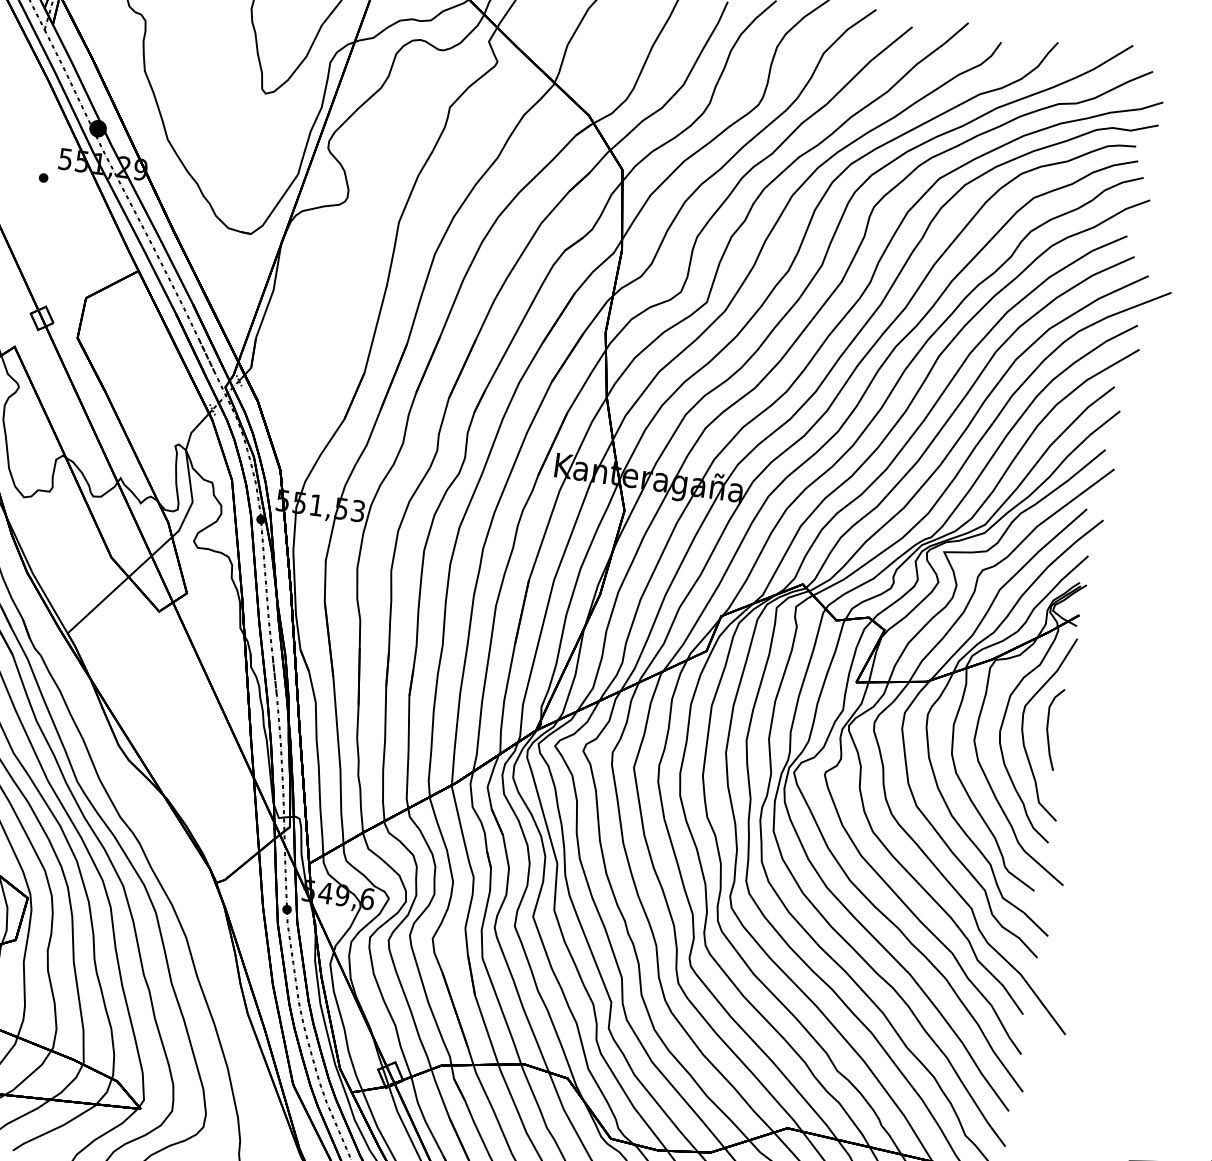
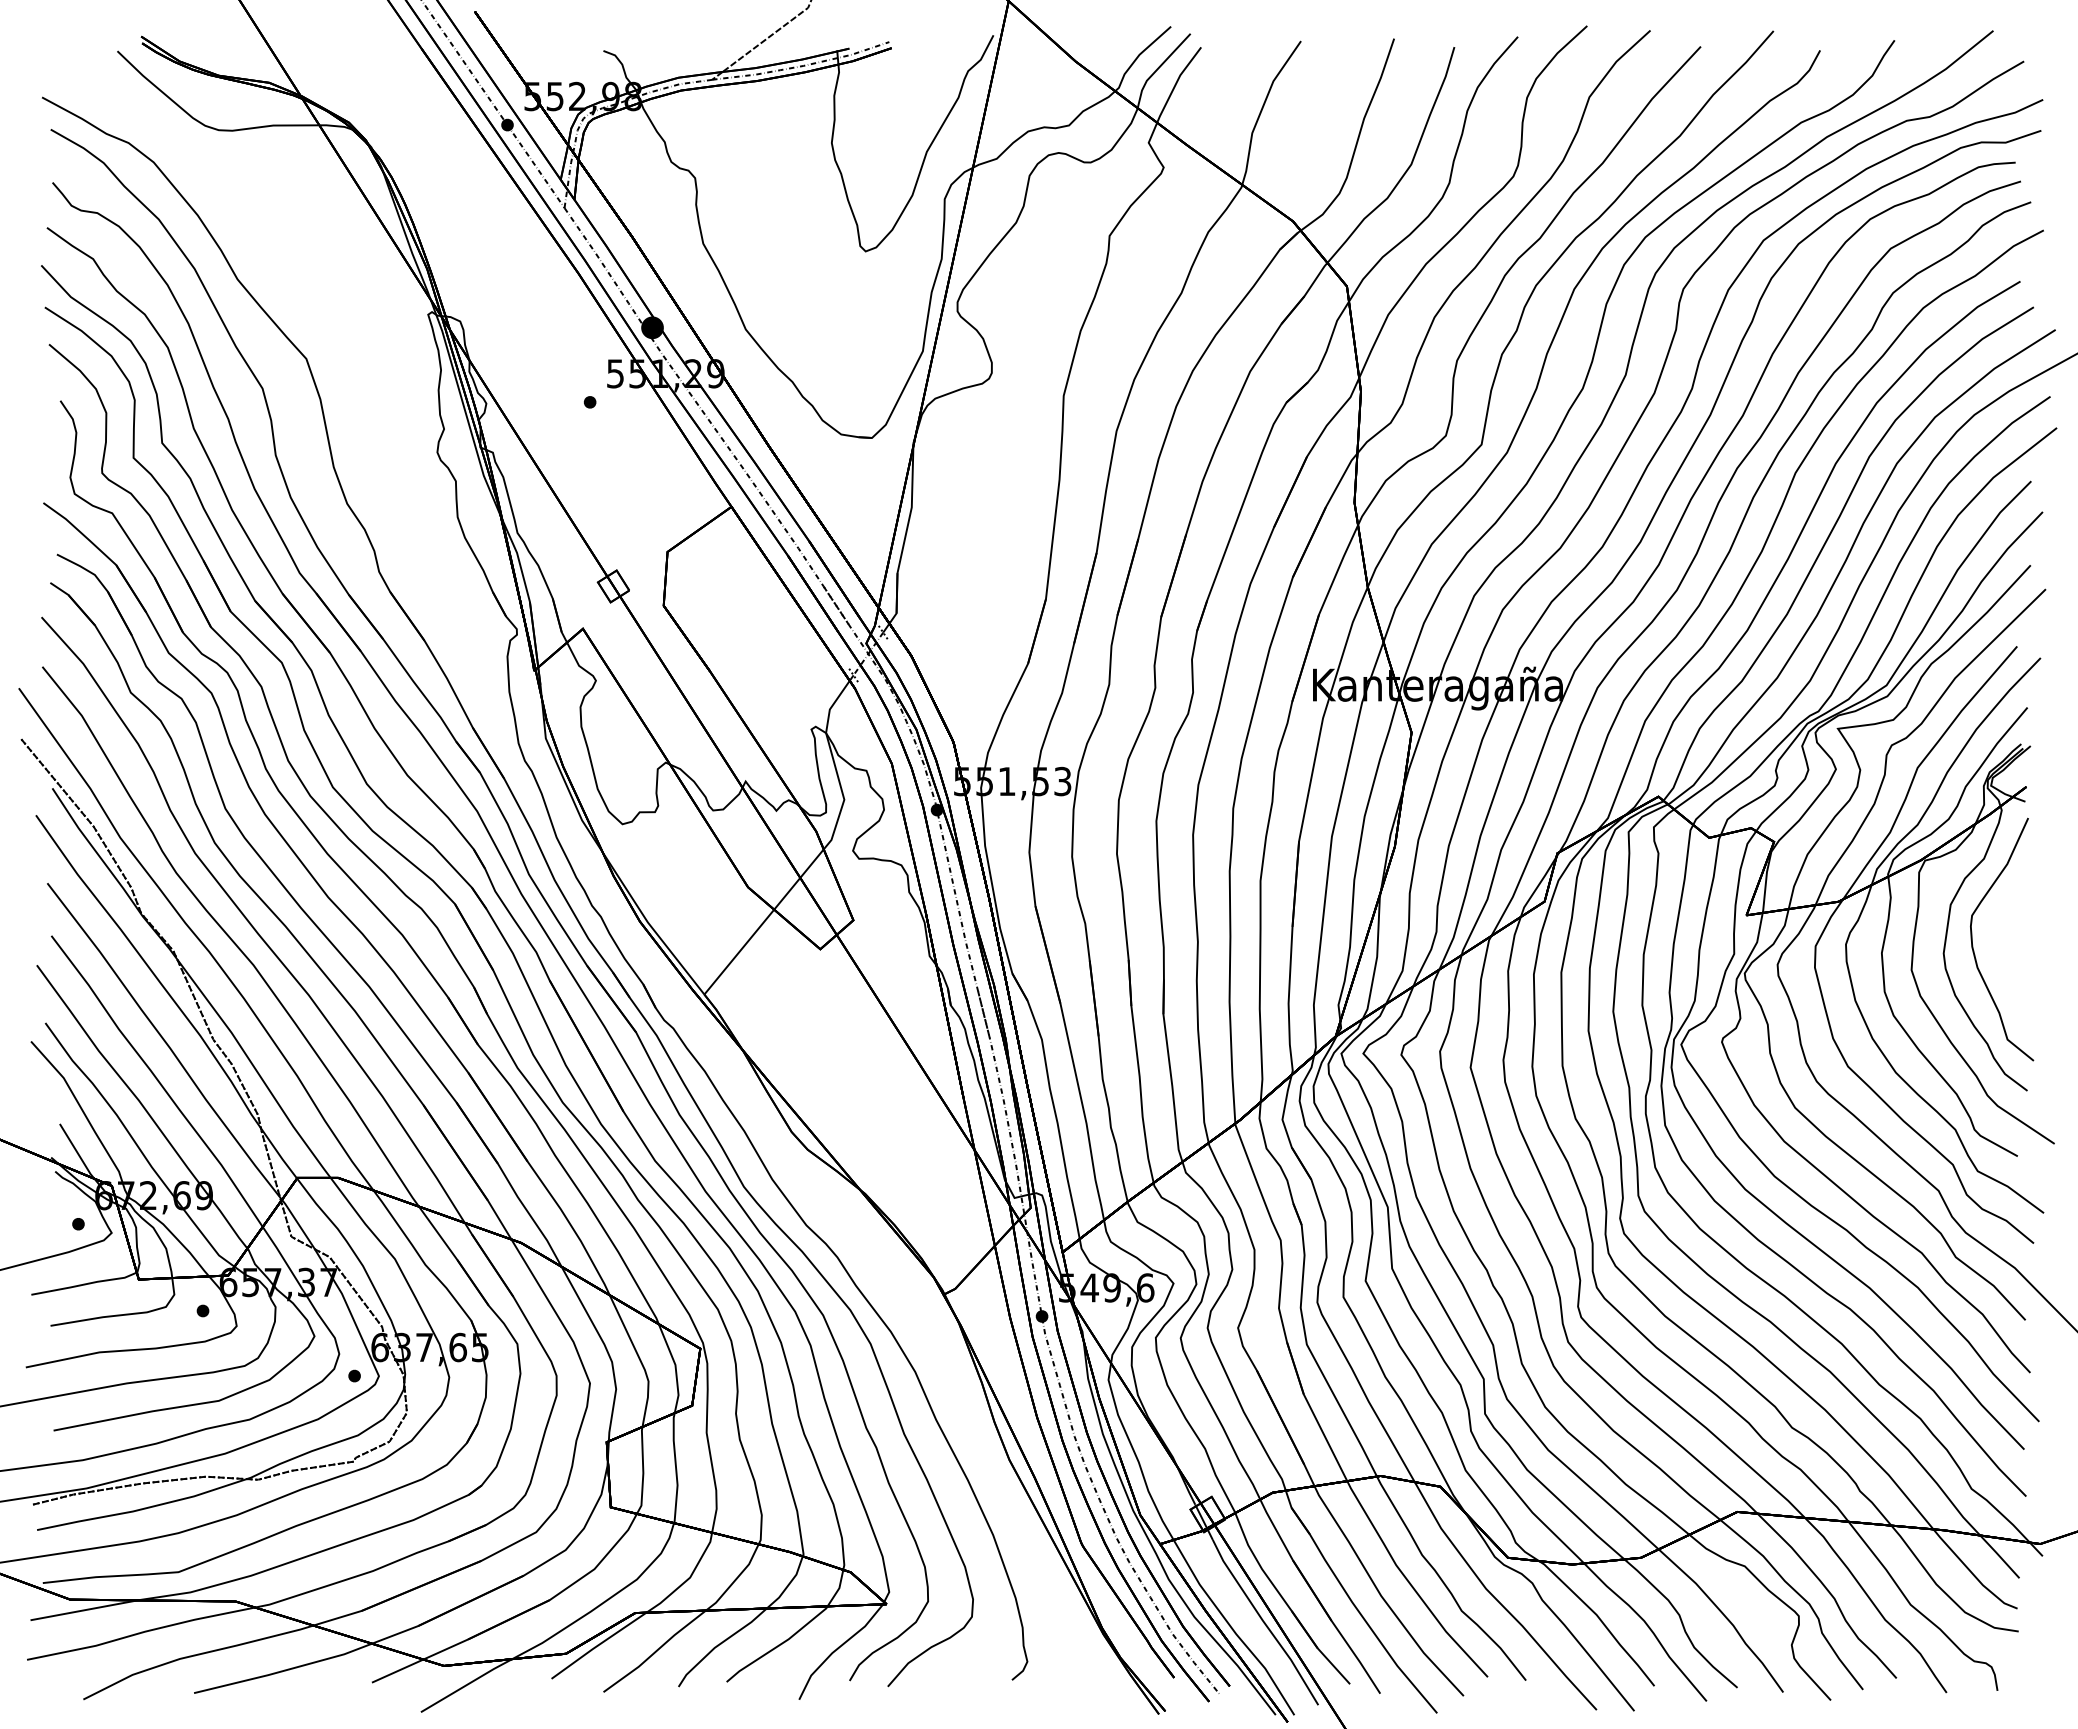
curve: (1048, 730) -> (2006, 943), removed

